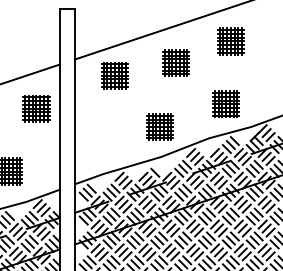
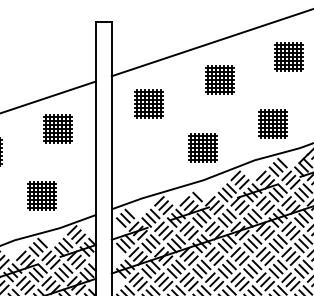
part: (230, 41) -> (288, 56), moved
part: (113, 74) -> (148, 103), moved
part: (36, 108) -> (57, 128), moved

